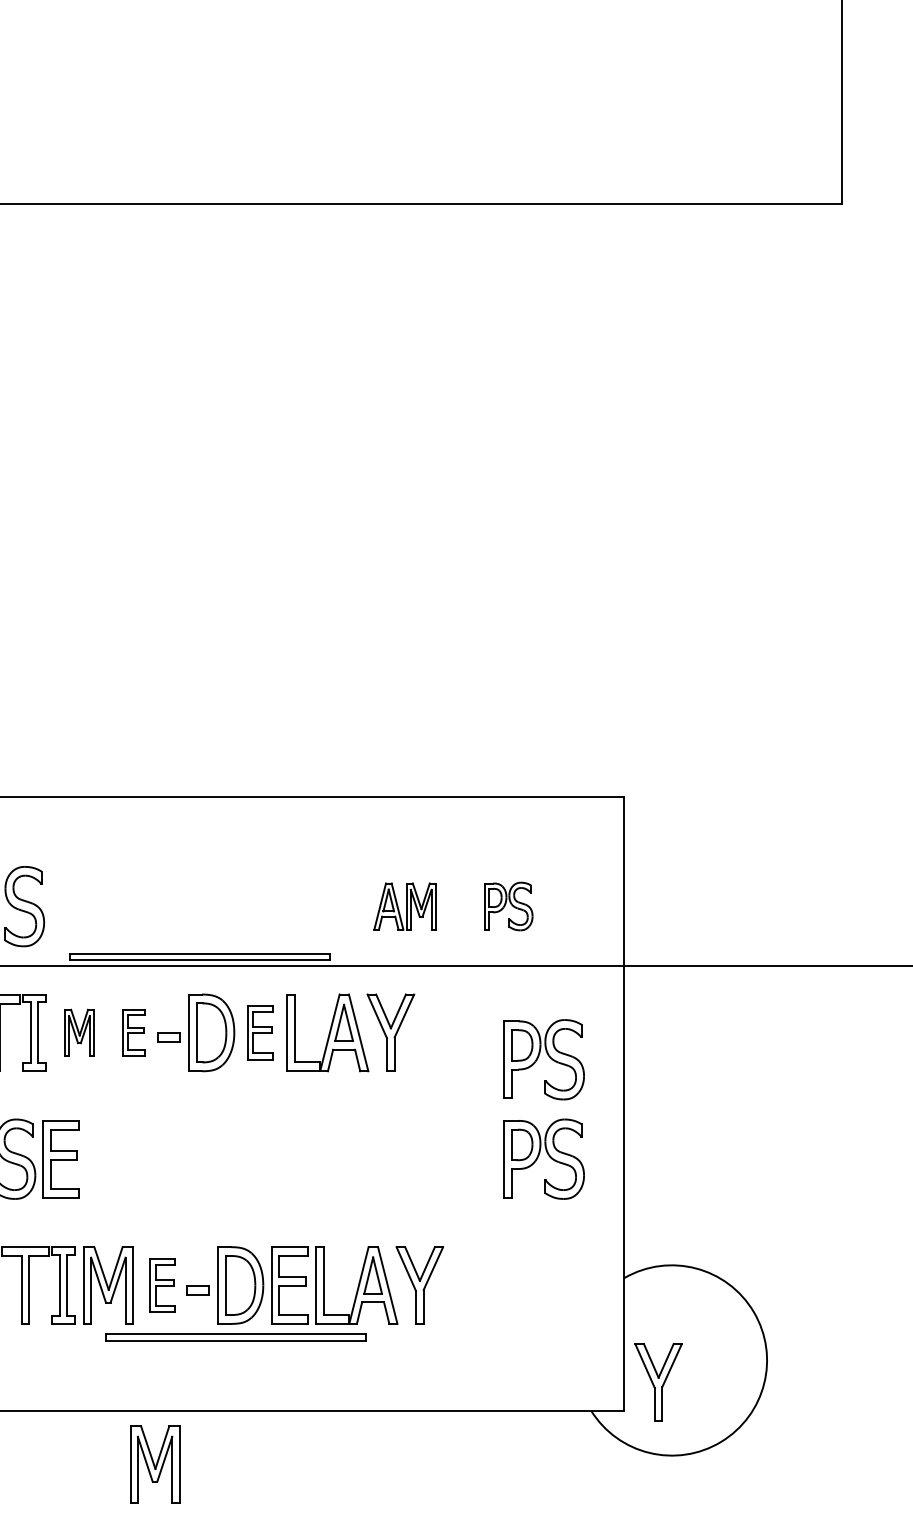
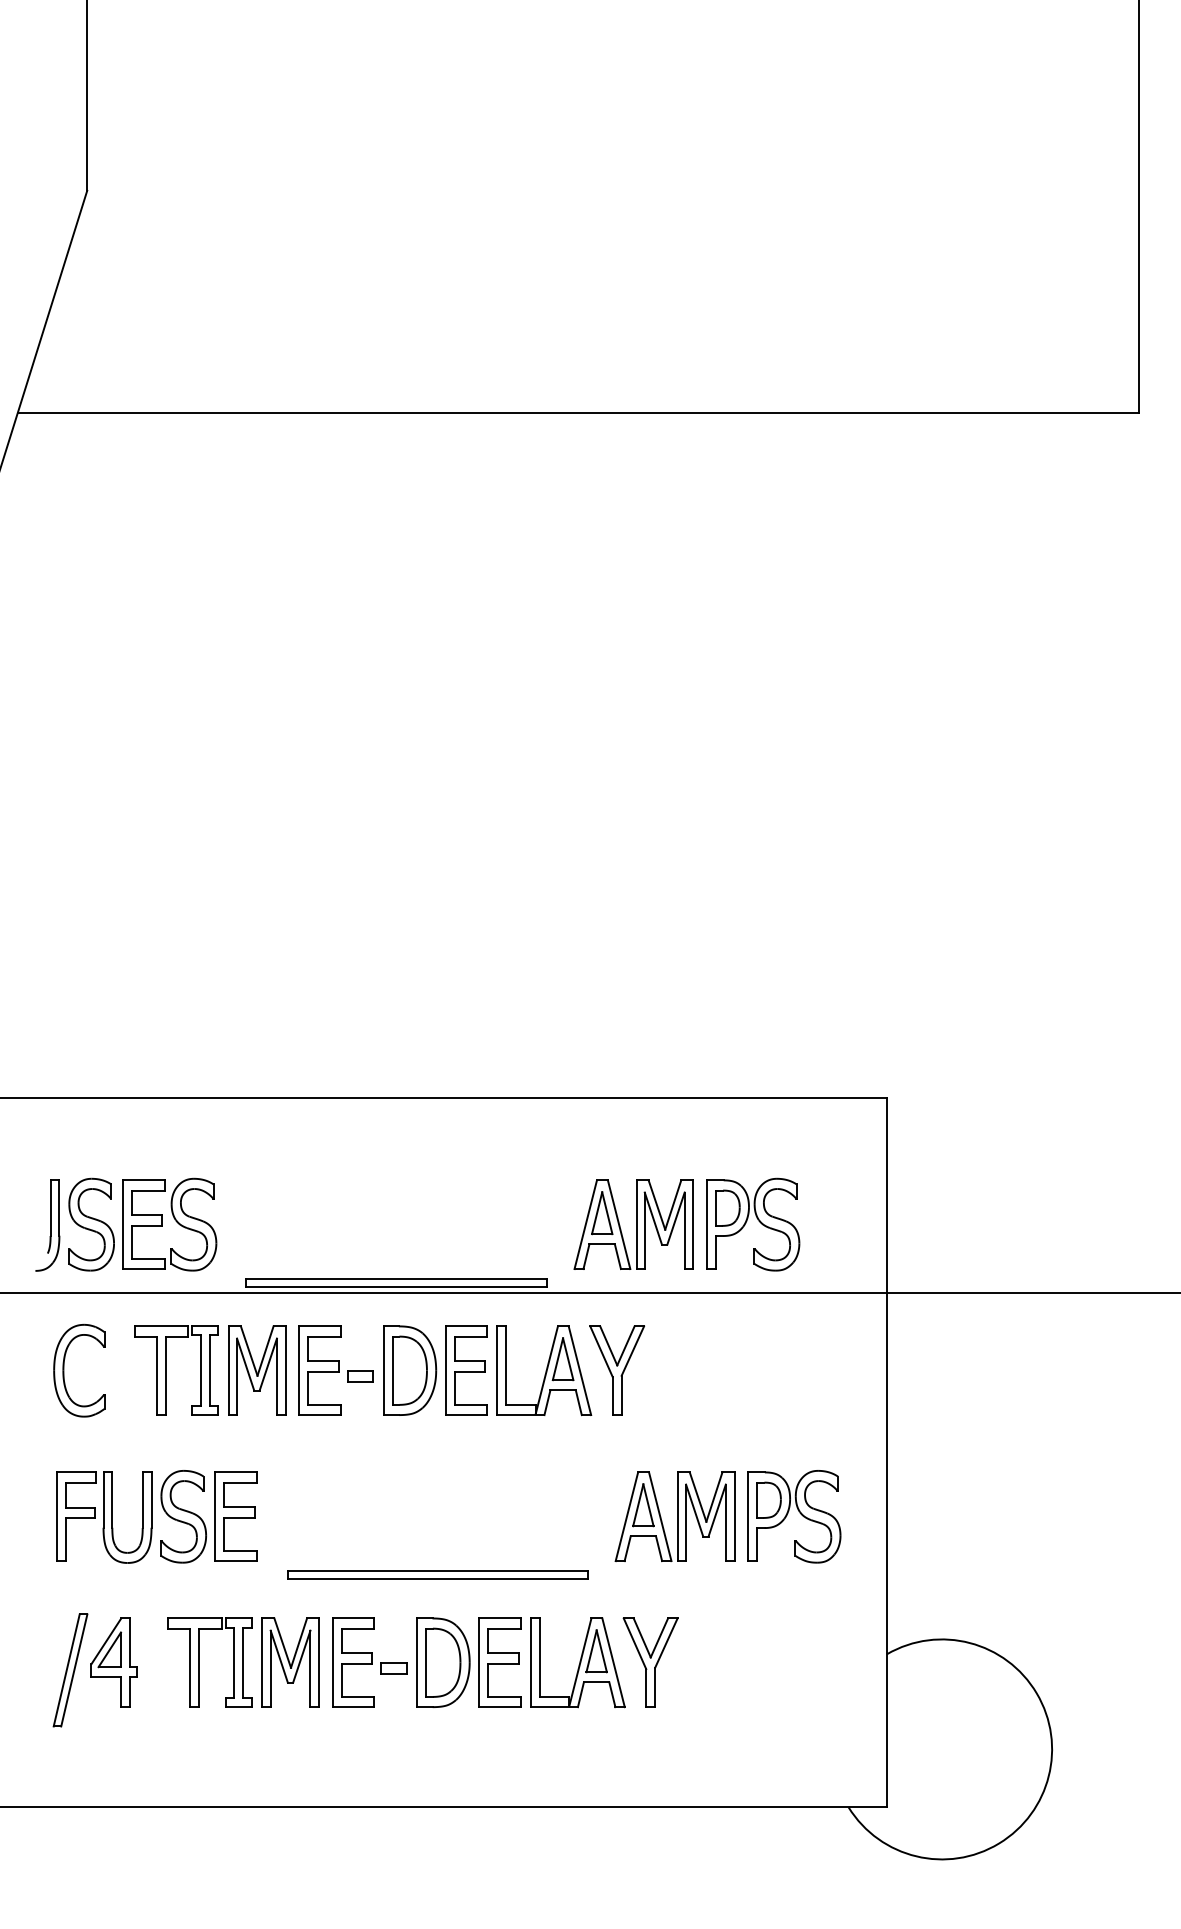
part: (404, 906) -> (633, 1224), size x1.67
part: (508, 906) -> (753, 1224), size x1.67
part: (79, 1032) -> (257, 1370), size x1.67
part: (133, 1032) -> (319, 1370), size x1.67
part: (260, 1032) -> (466, 1370), size x1.43
part: (544, 1059) -> (794, 1401), removed
part: (440, 1158) -> (674, 1516), added
part: (162, 1285) -> (353, 1662), size x1.43
part: (235, 1337) -> (437, 1574), moved
part: (658, 1382) -> (926, 1774), removed
part: (155, 1464) -> (344, 1869), removed

